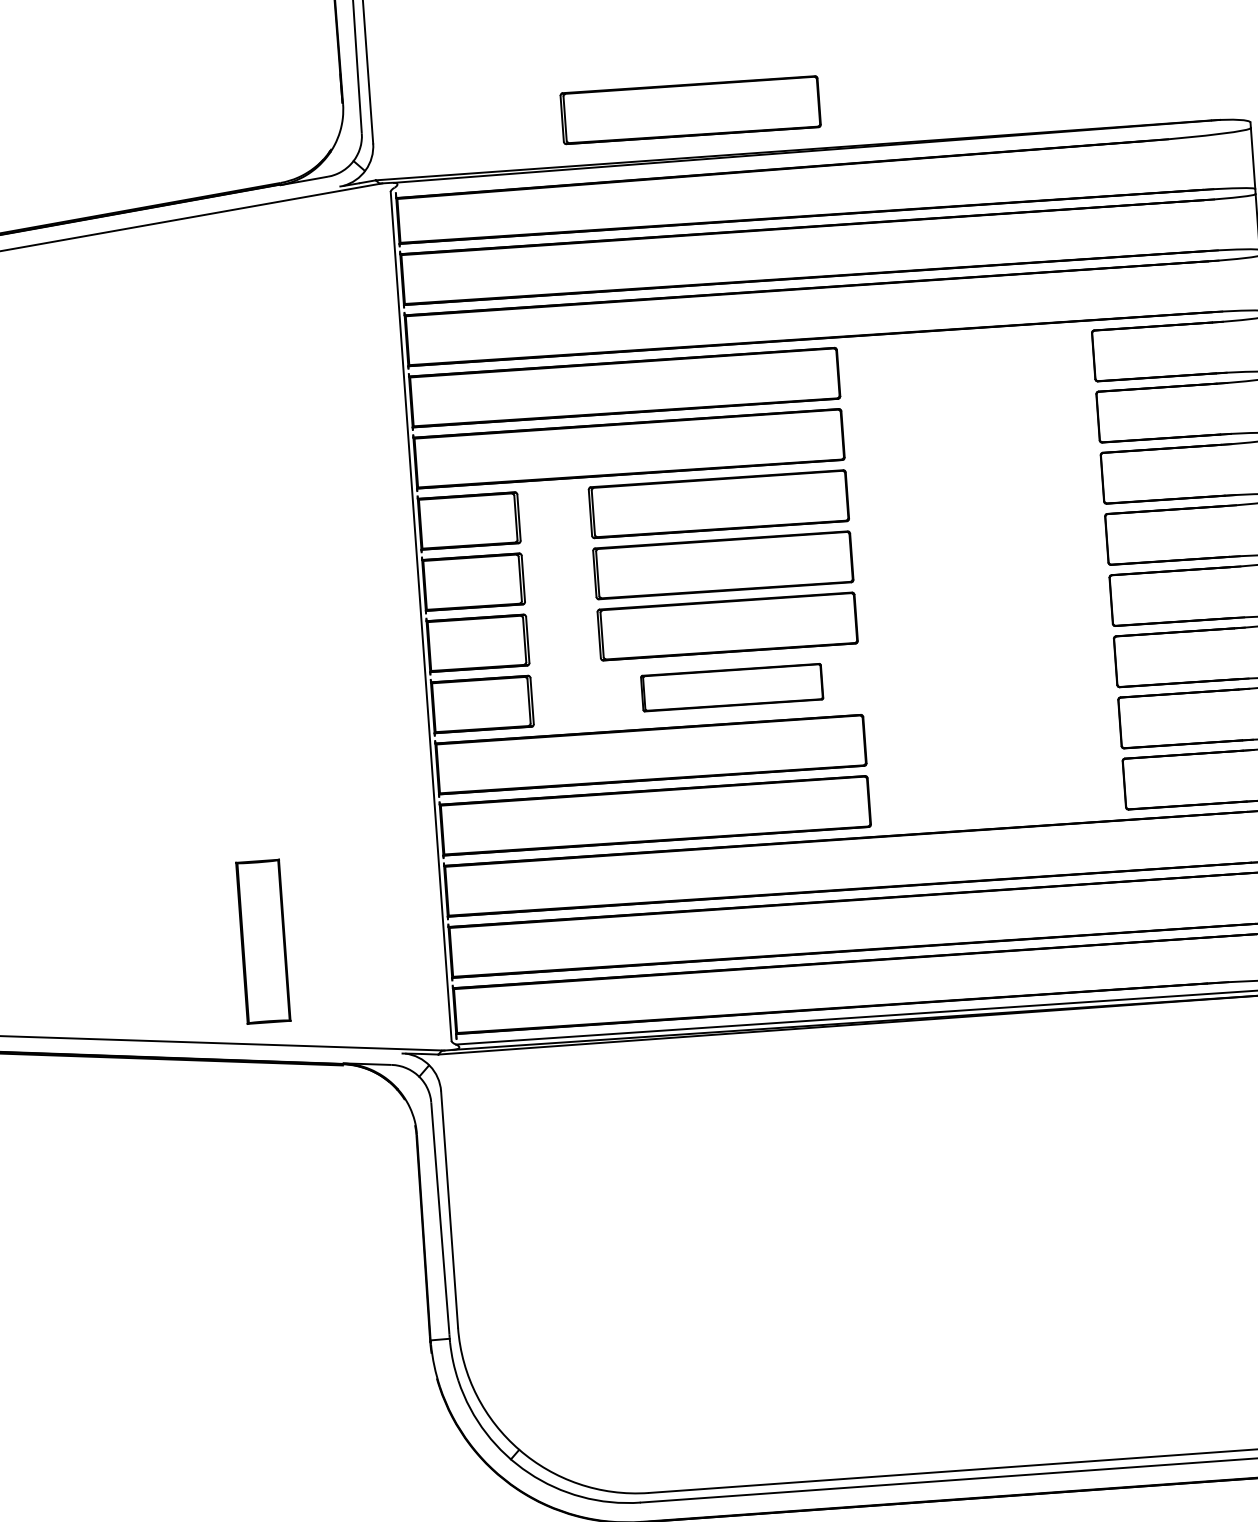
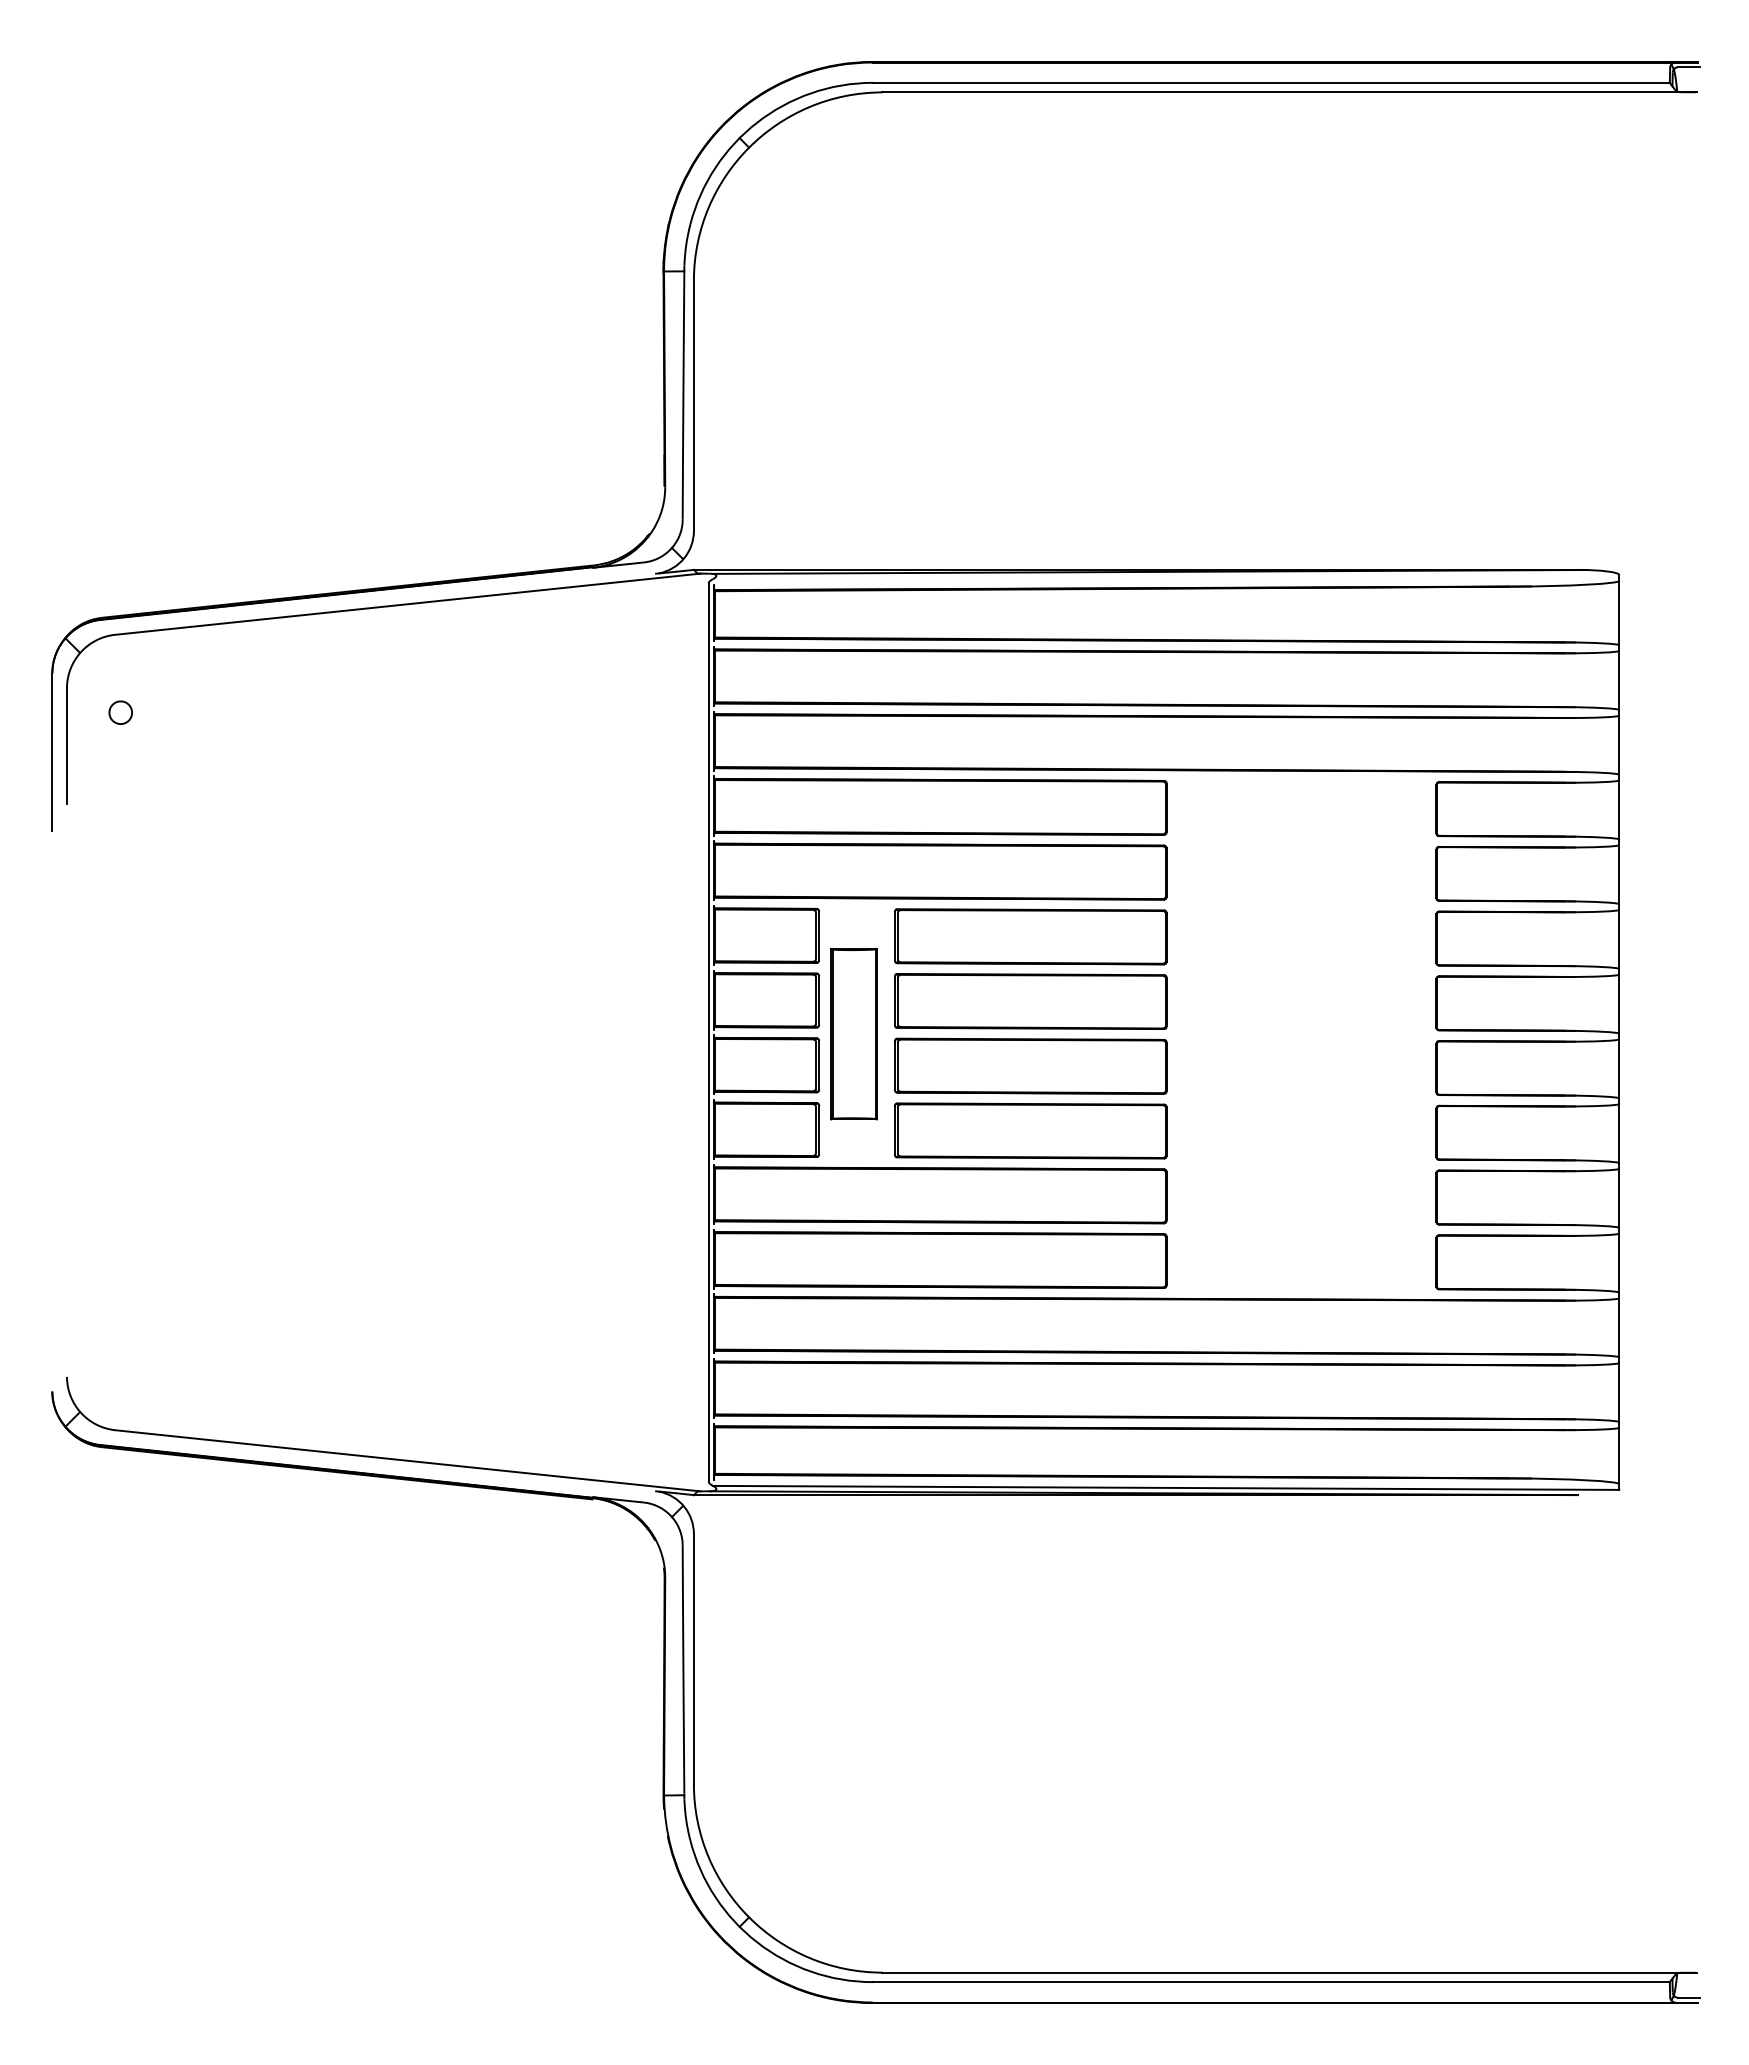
part: (690, 109) -> (1030, 519), removed
part: (731, 687) -> (1030, 1130), size x1.43
part: (262, 942) -> (853, 1034), moved

